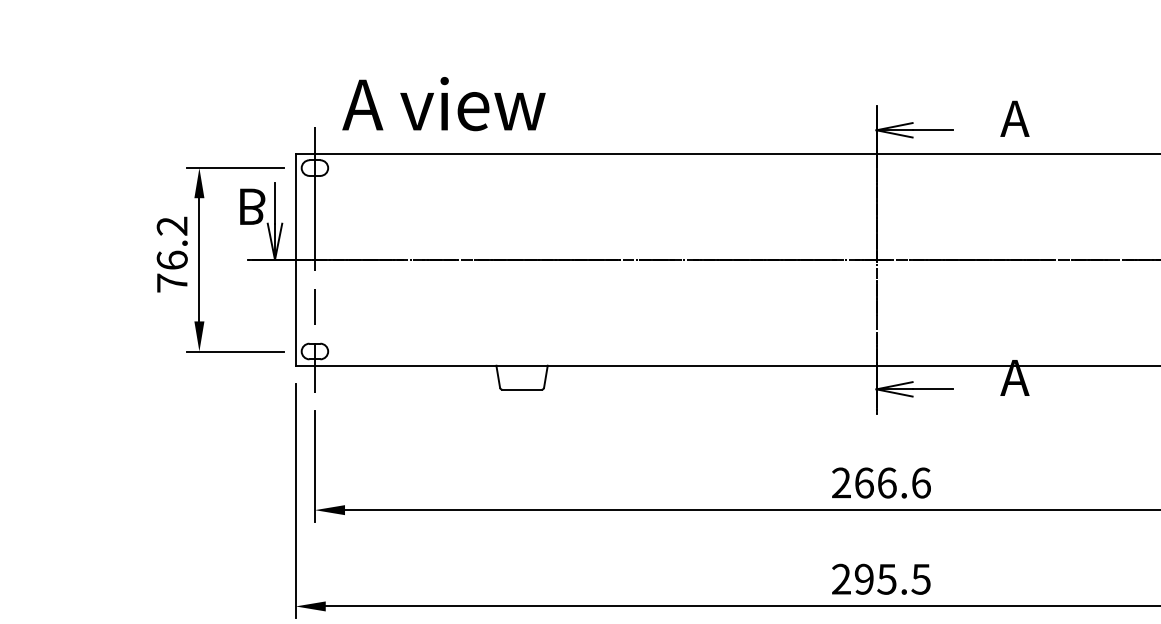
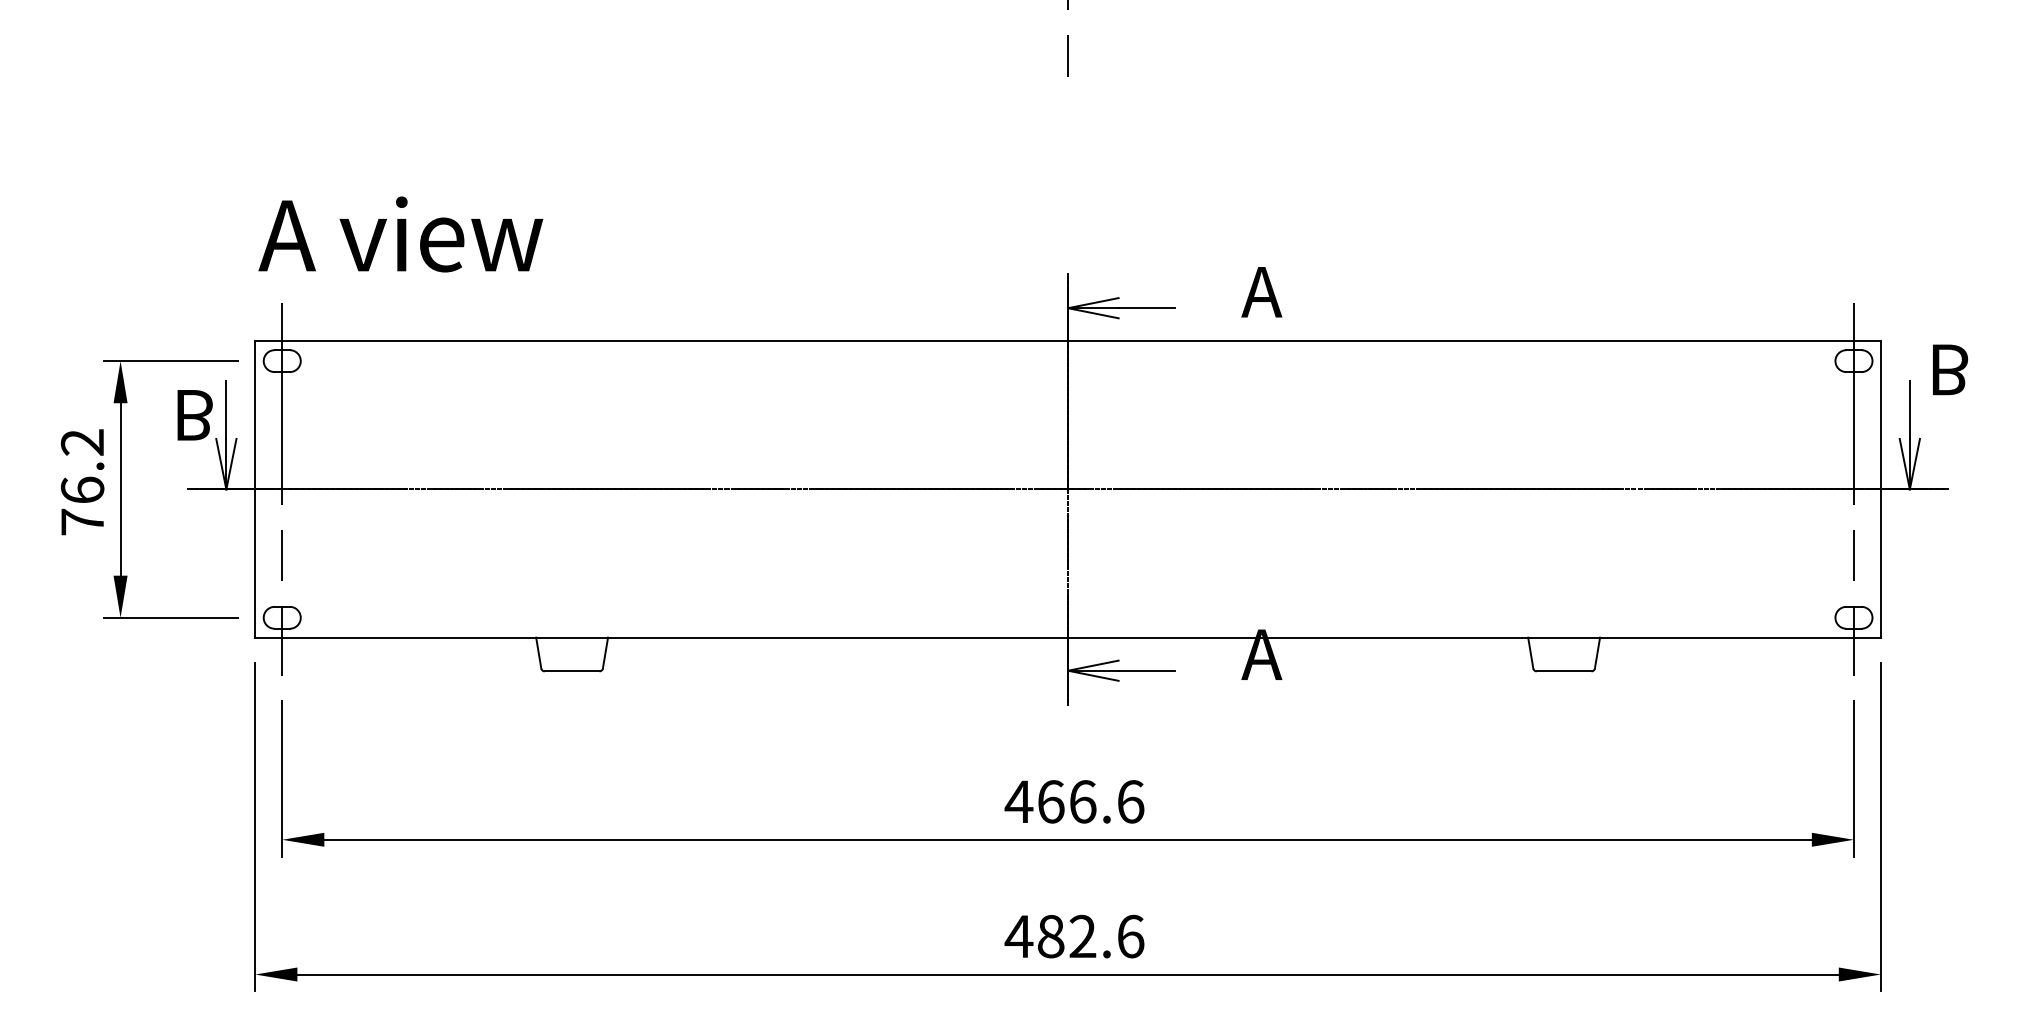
text: (443, 104) -> (400, 234), moved
text: (841, 482) -> (1018, 801), 266.6 -> 466.6
text: (881, 579) -> (1074, 936), 295.5 -> 482.6

